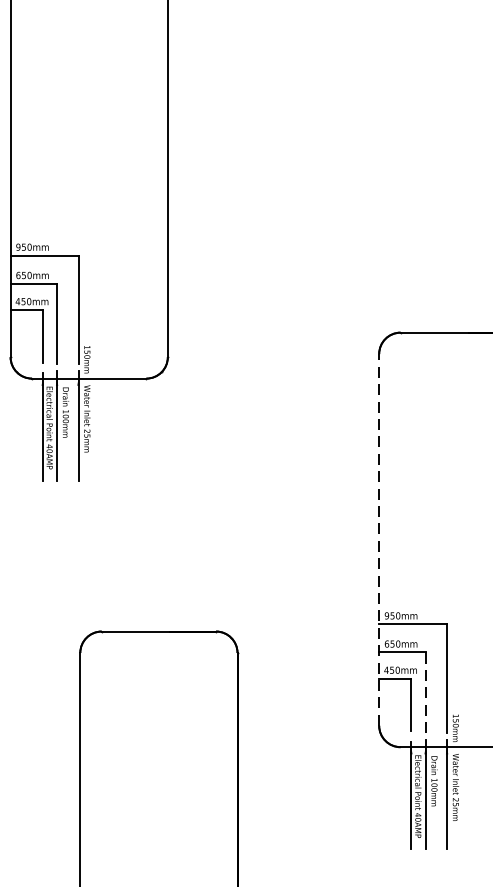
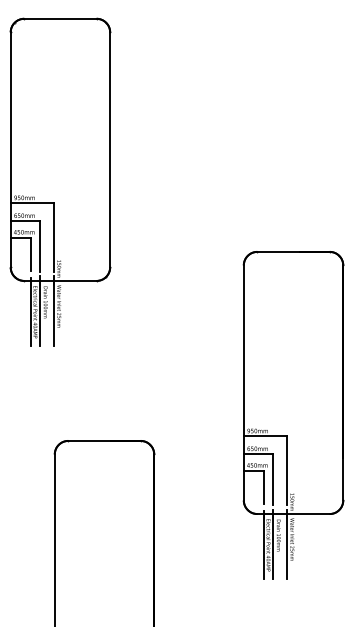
line: (378, 539) -> (243, 382), dashed -> solid
line: (426, 694) -> (273, 480), dashed -> solid

